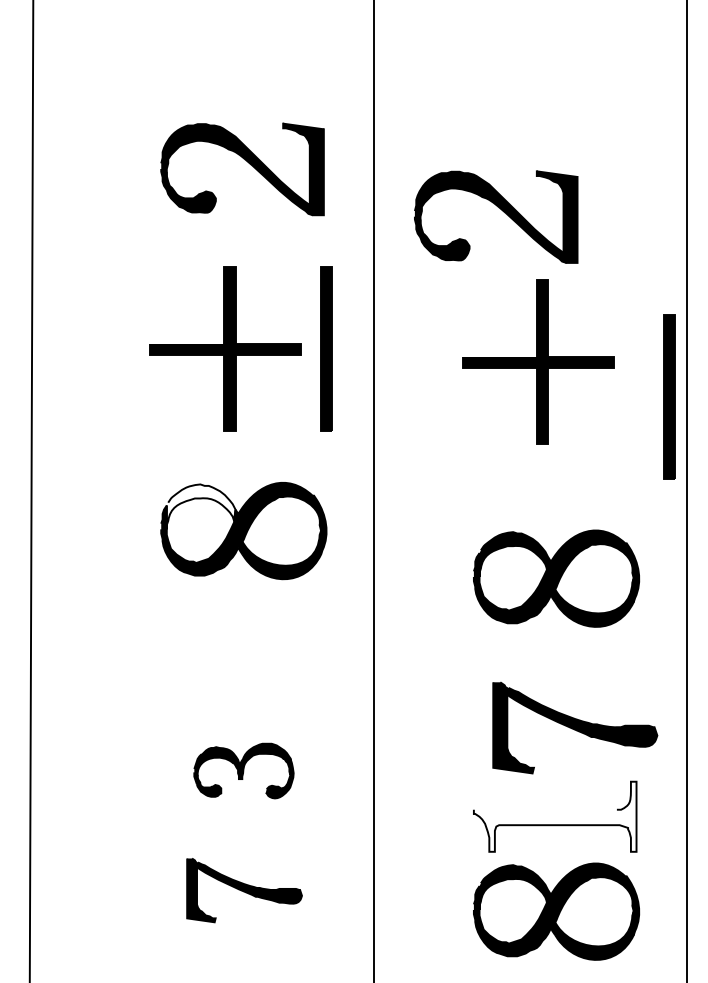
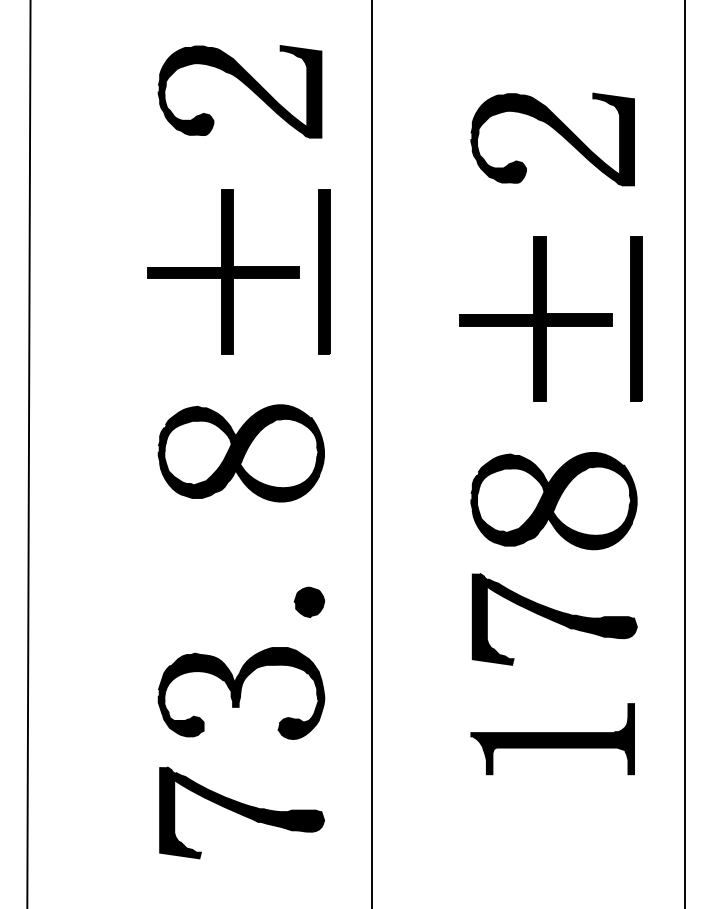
part: (501, 210) -> (558, 132), moved
part: (538, 361) -> (536, 318), moved
part: (669, 396) -> (637, 318), moved
fill: (200, 506) -> (198, 428), added
part: (311, 679) -> (309, 601), added
part: (575, 727) -> (555, 618), moved
part: (243, 770) -> (241, 692), size x1.67
fill: (554, 816) -> (552, 738), added
part: (244, 890) -> (242, 812), size x1.43
part: (556, 911) -> (554, 833), removed

